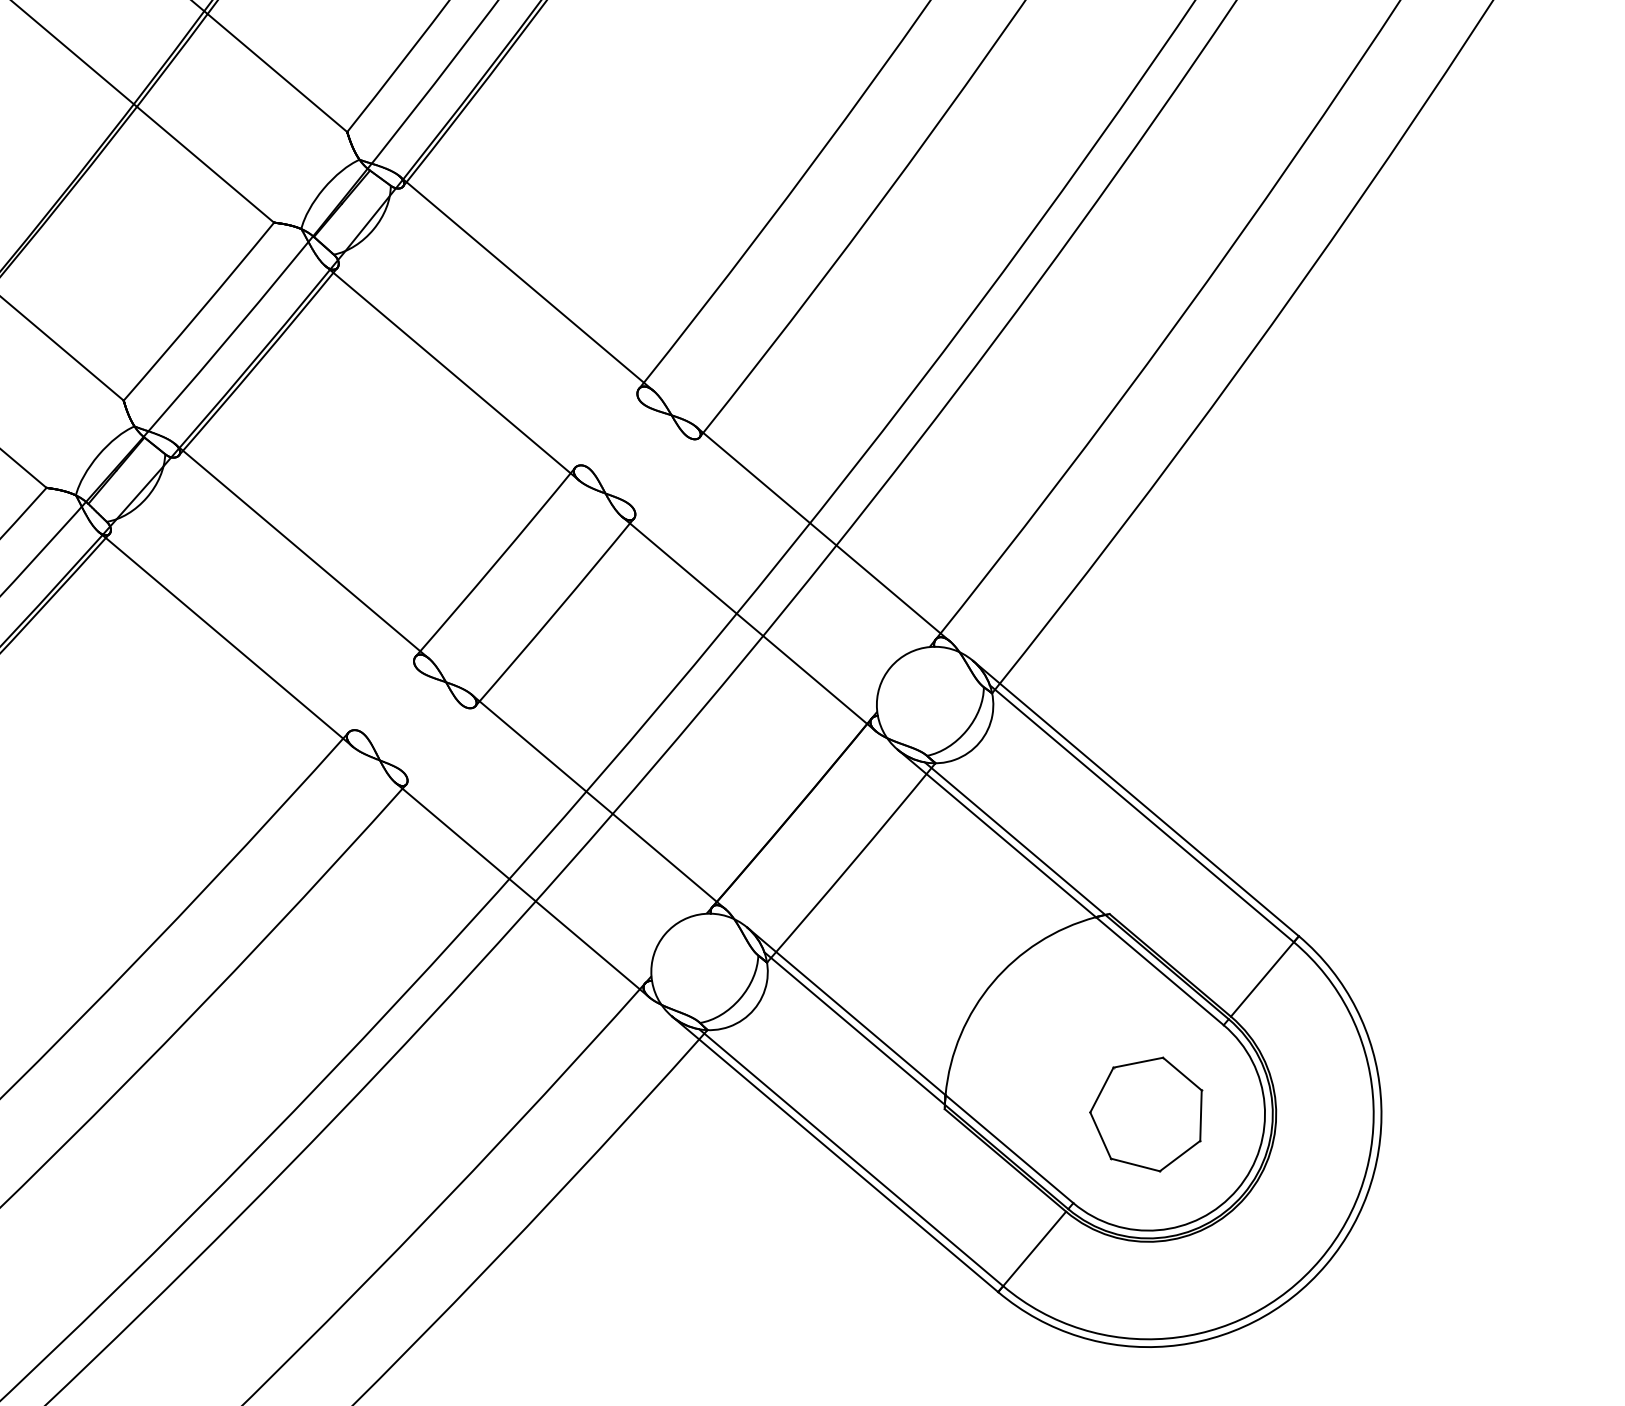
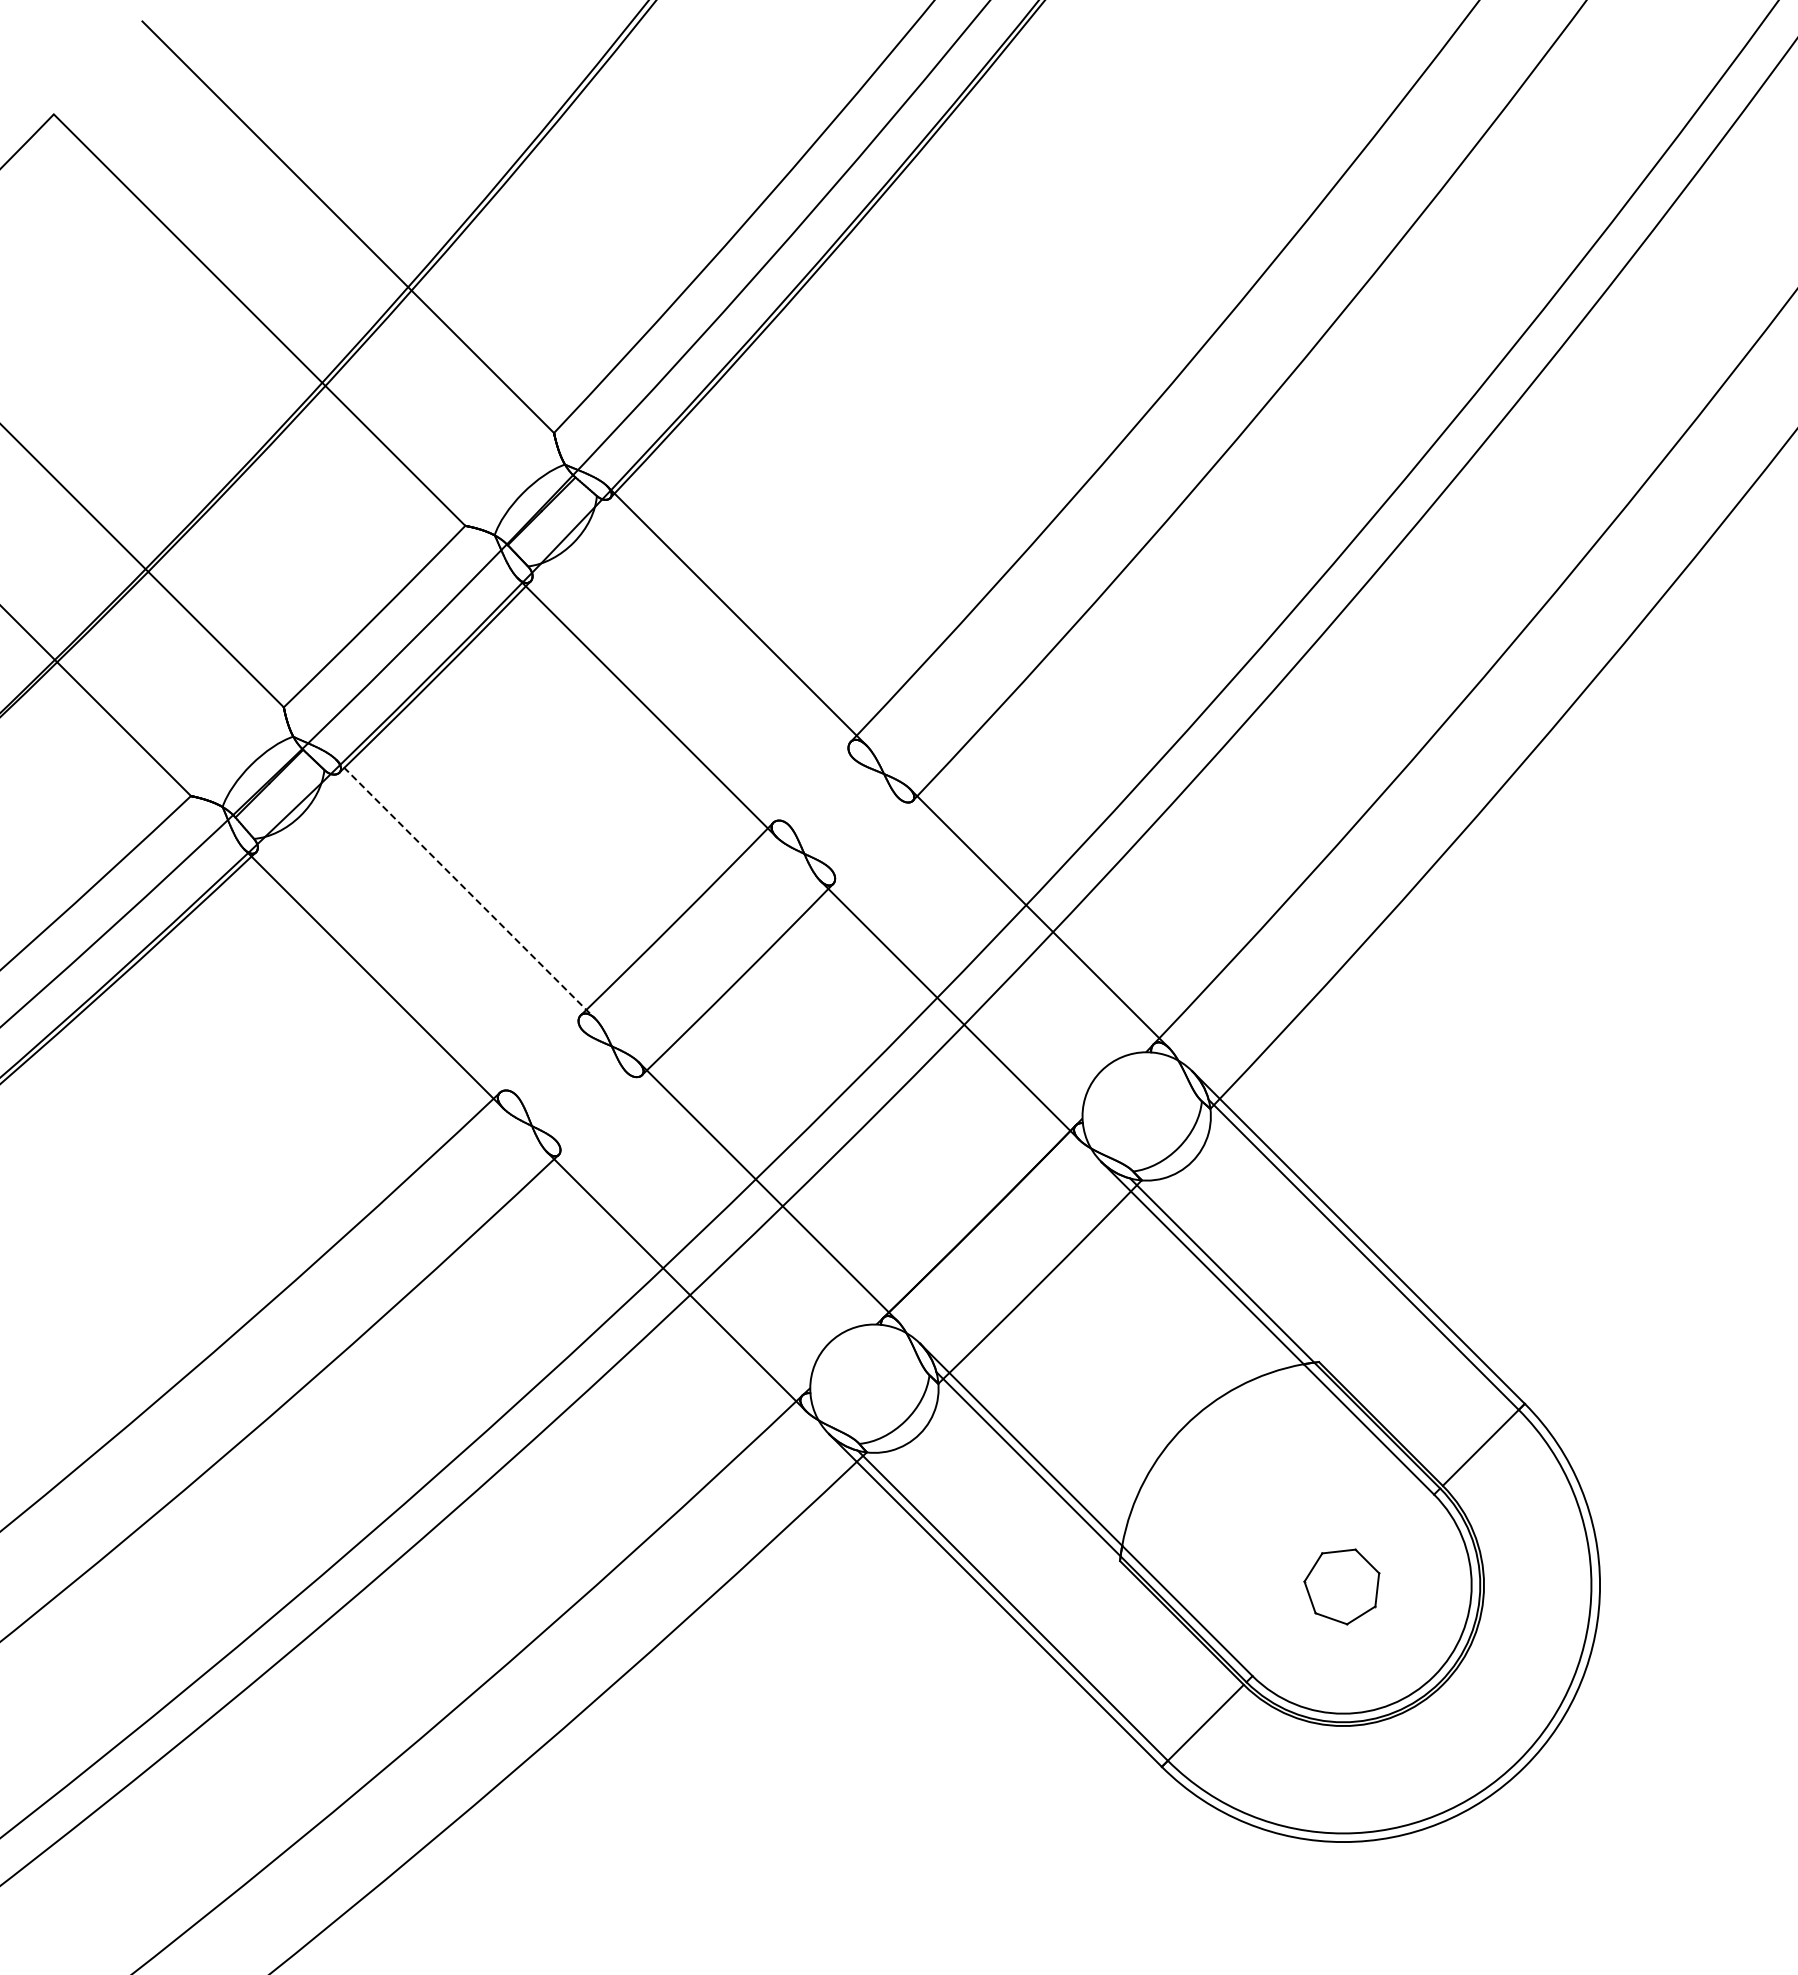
line: (302, 551) -> (466, 889), solid -> dashed
part: (1146, 1115) -> (1341, 1586), size x0.6

